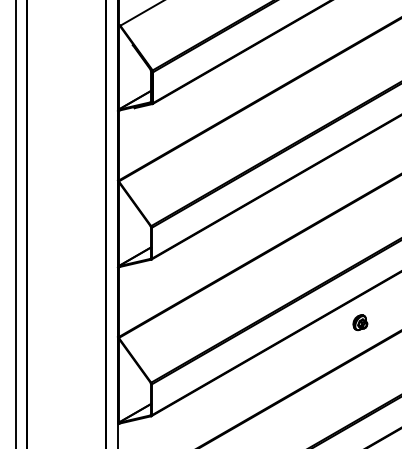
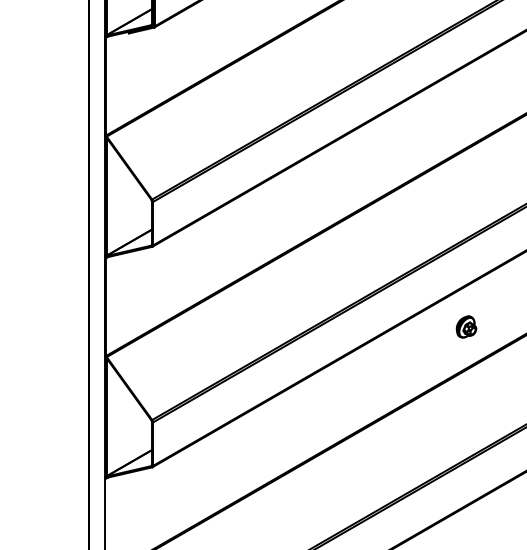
part: (360, 322) -> (466, 326), moved

